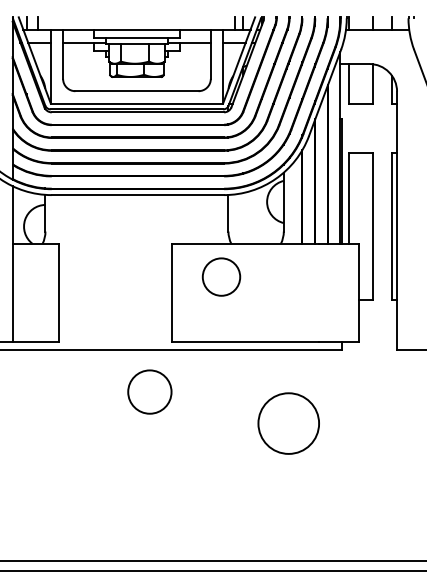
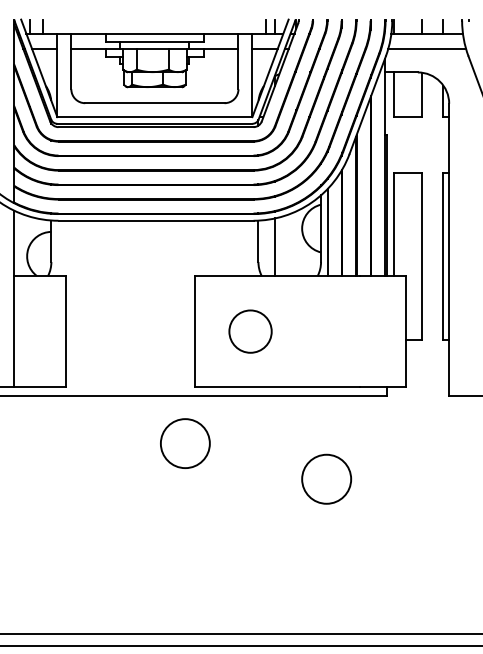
line: (377, 42) -> (427, 48), added
line: (289, 205) -> (327, 232), added
line: (243, 218) -> (275, 247), added
circle: (221, 276) -> (250, 330), moved
circle: (149, 391) -> (184, 442), moved
circle: (288, 423) -> (326, 479), size x0.71

